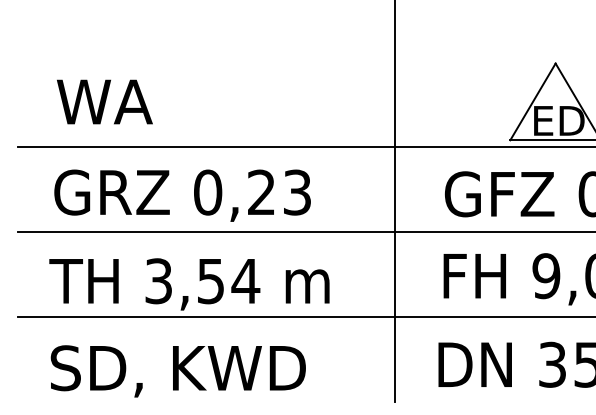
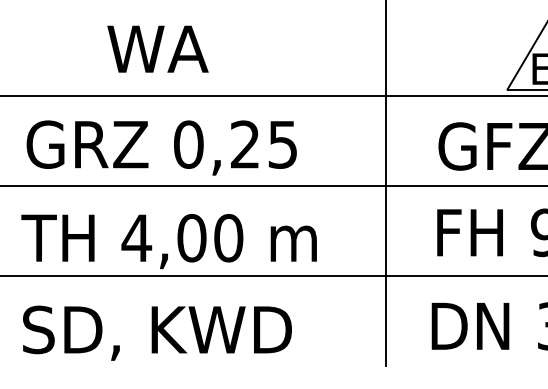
text: (104, 101) -> (157, 48), moved
text: (297, 191) -> (283, 143), 0,23 -> 0,25
text: (202, 281) -> (182, 238), 3,54 -> 4,00

